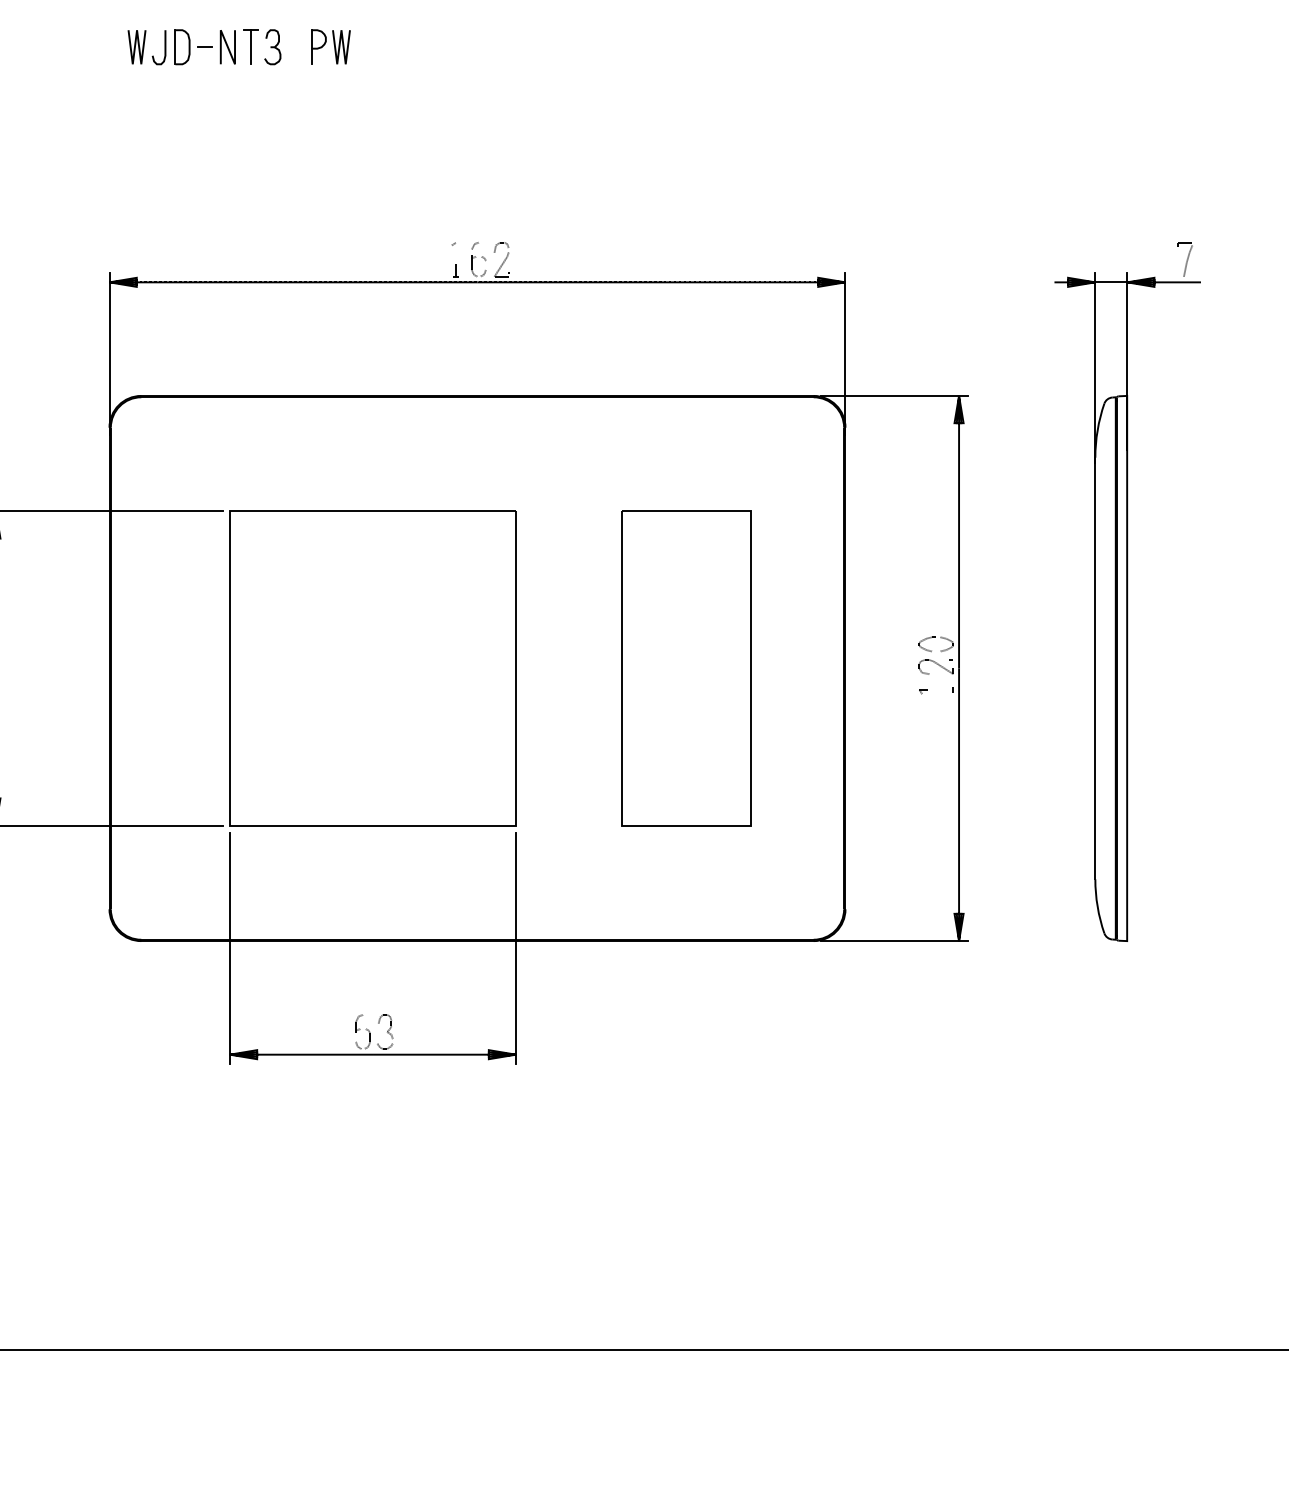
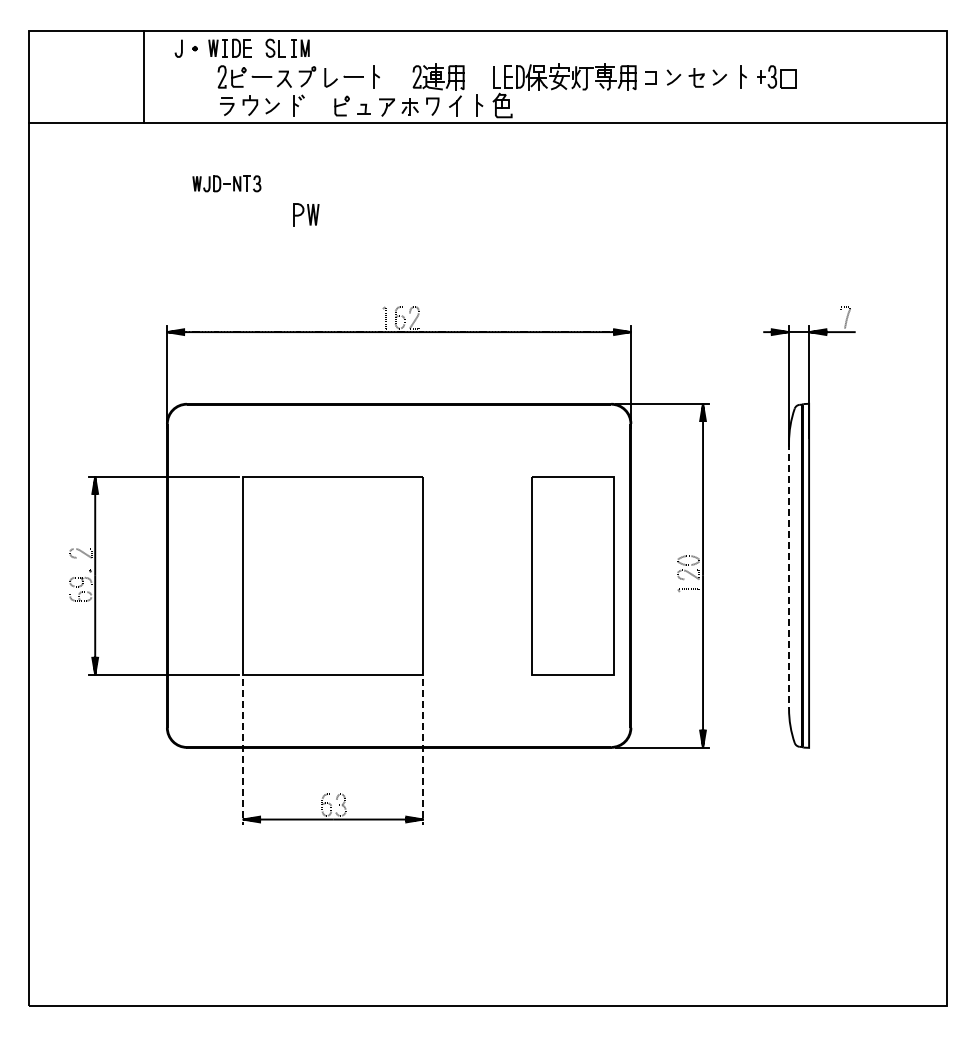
part: (203, 46) -> (226, 183), size x0.7
part: (330, 46) -> (306, 214), moved
part: (685, 667) -> (572, 575), moved
line: (1096, 669) -> (789, 576), solid -> dashed
line: (229, 948) -> (242, 752), solid -> dashed
line: (516, 948) -> (423, 752), solid -> dashed

